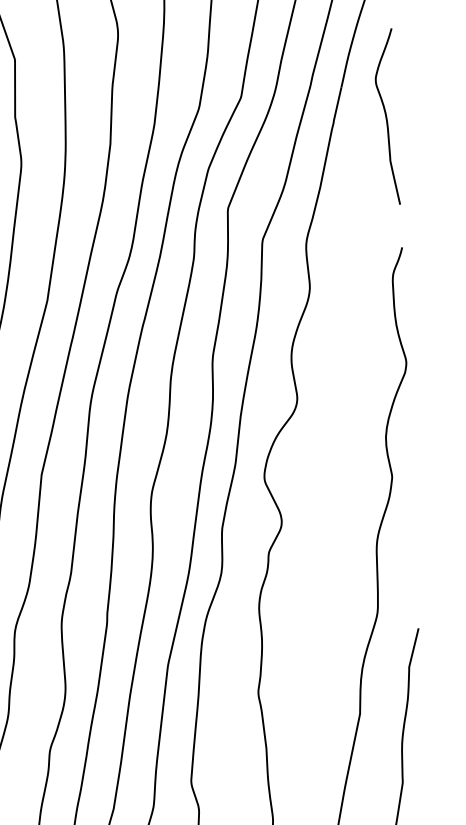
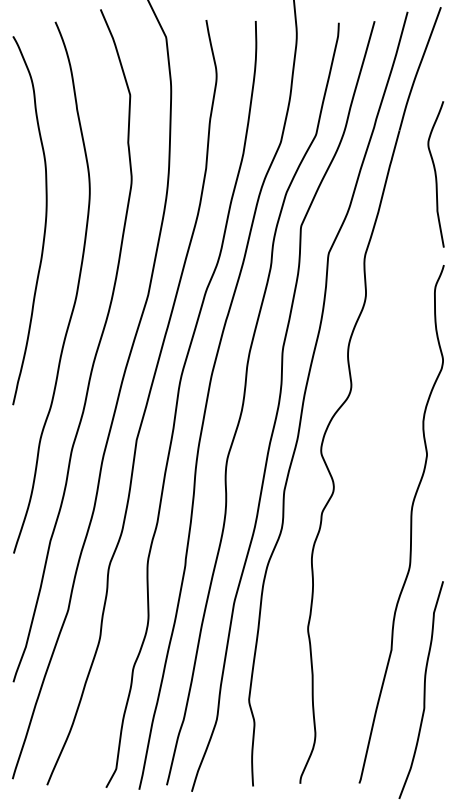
curve: (386, 117) -> (435, 174), moved

